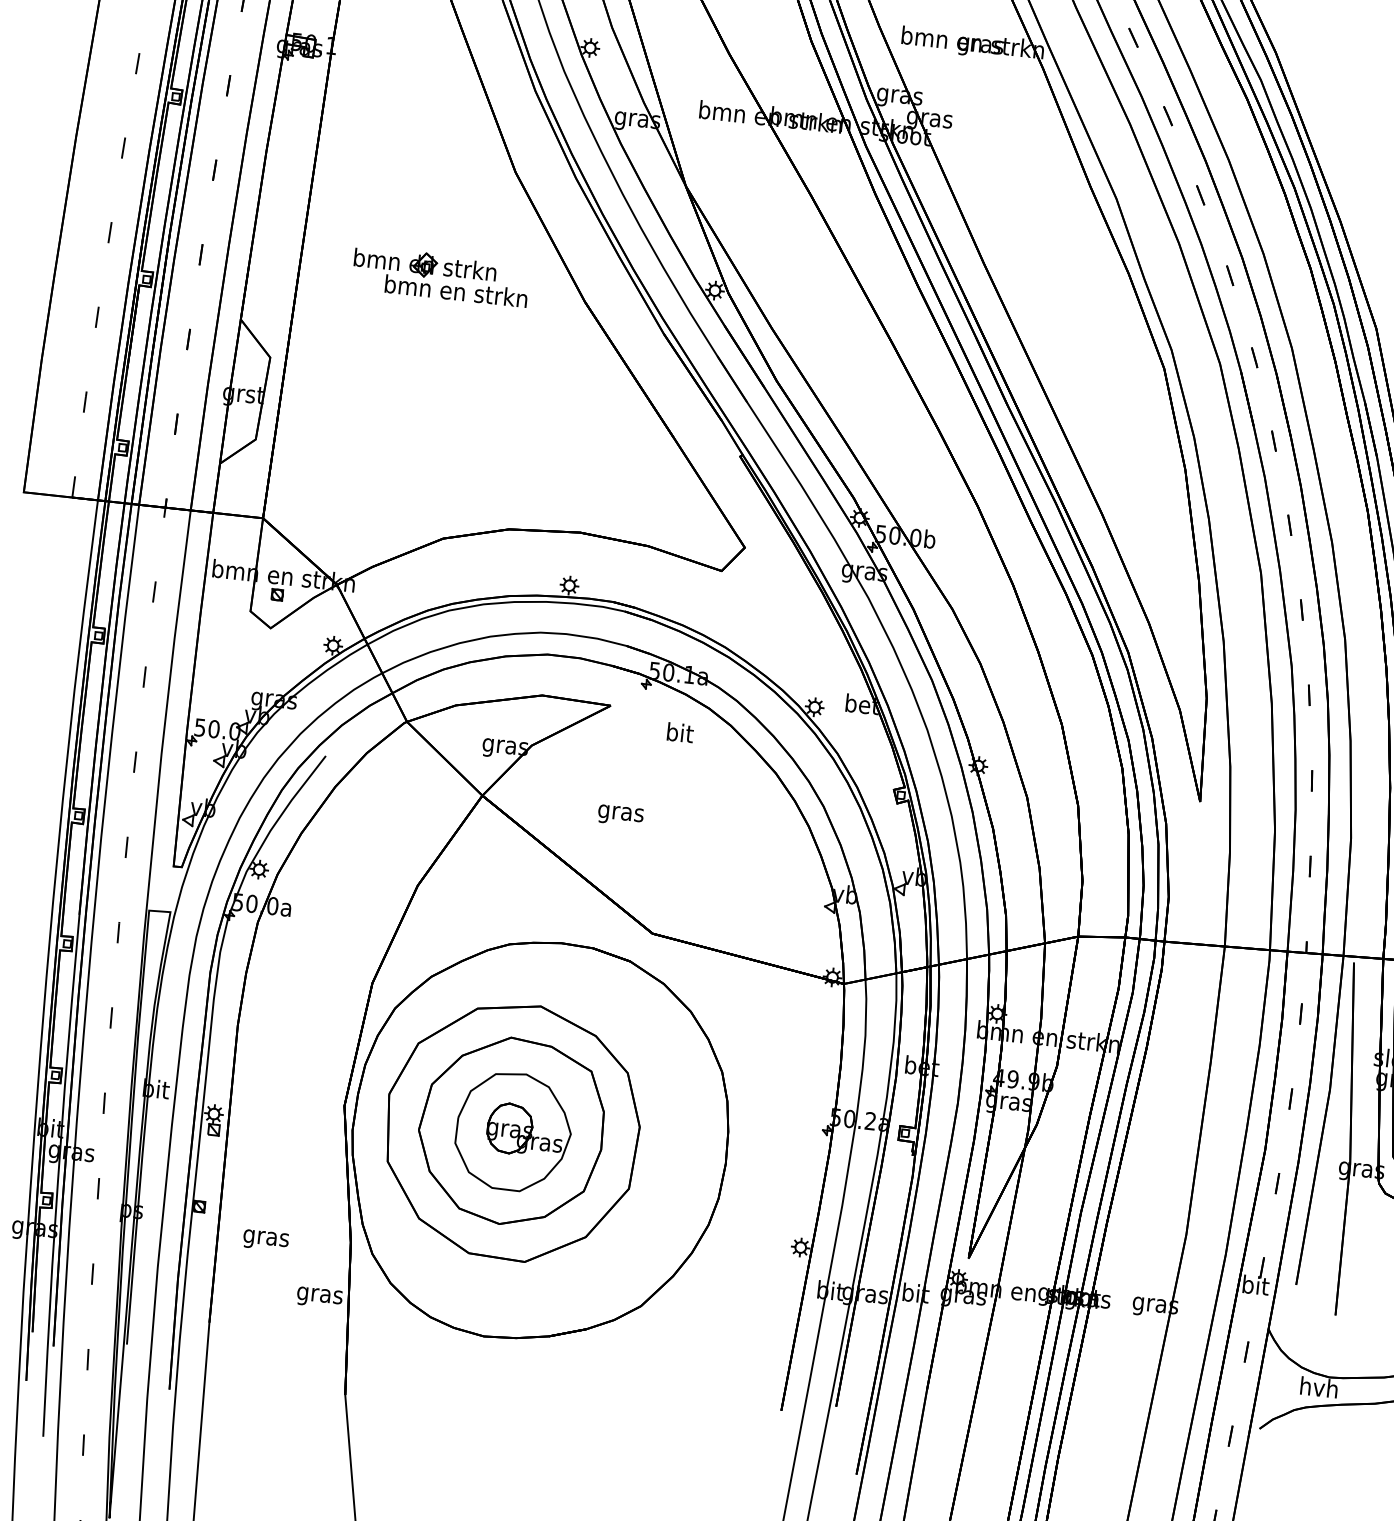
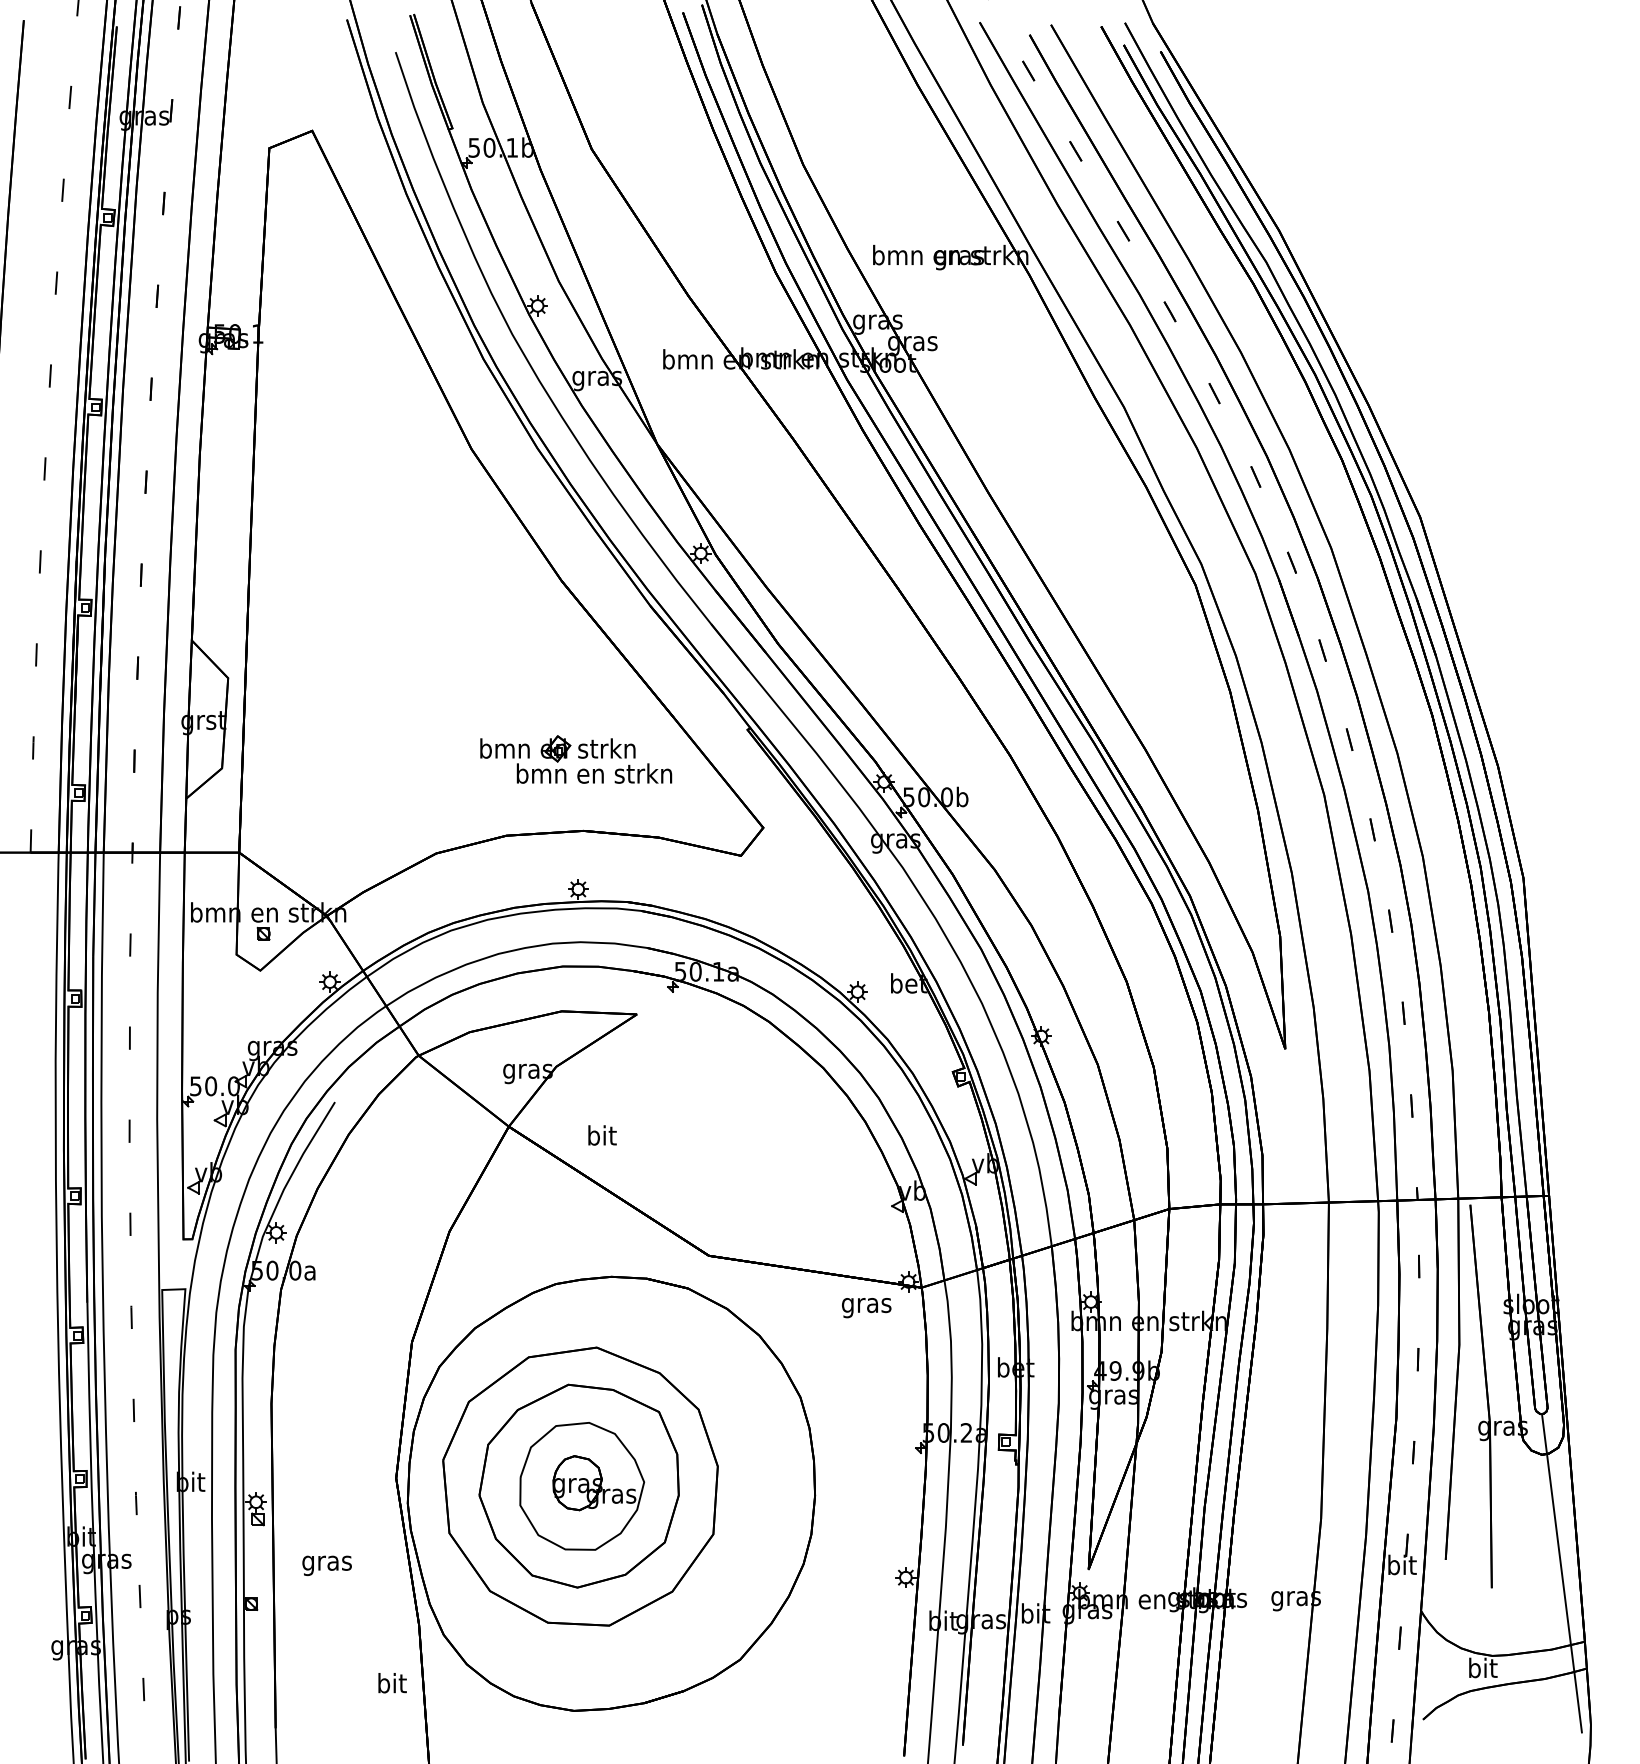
part: (441, 276) -> (576, 759), moved
text: (680, 732) -> (602, 1135), moved
text: (620, 816) -> (866, 1308), moved
text: (265, 1240) -> (326, 1565), moved
text: (319, 1295) -> (391, 1685), gras -> bit
text: (1319, 1387) -> (1482, 1667), hvh -> bit

